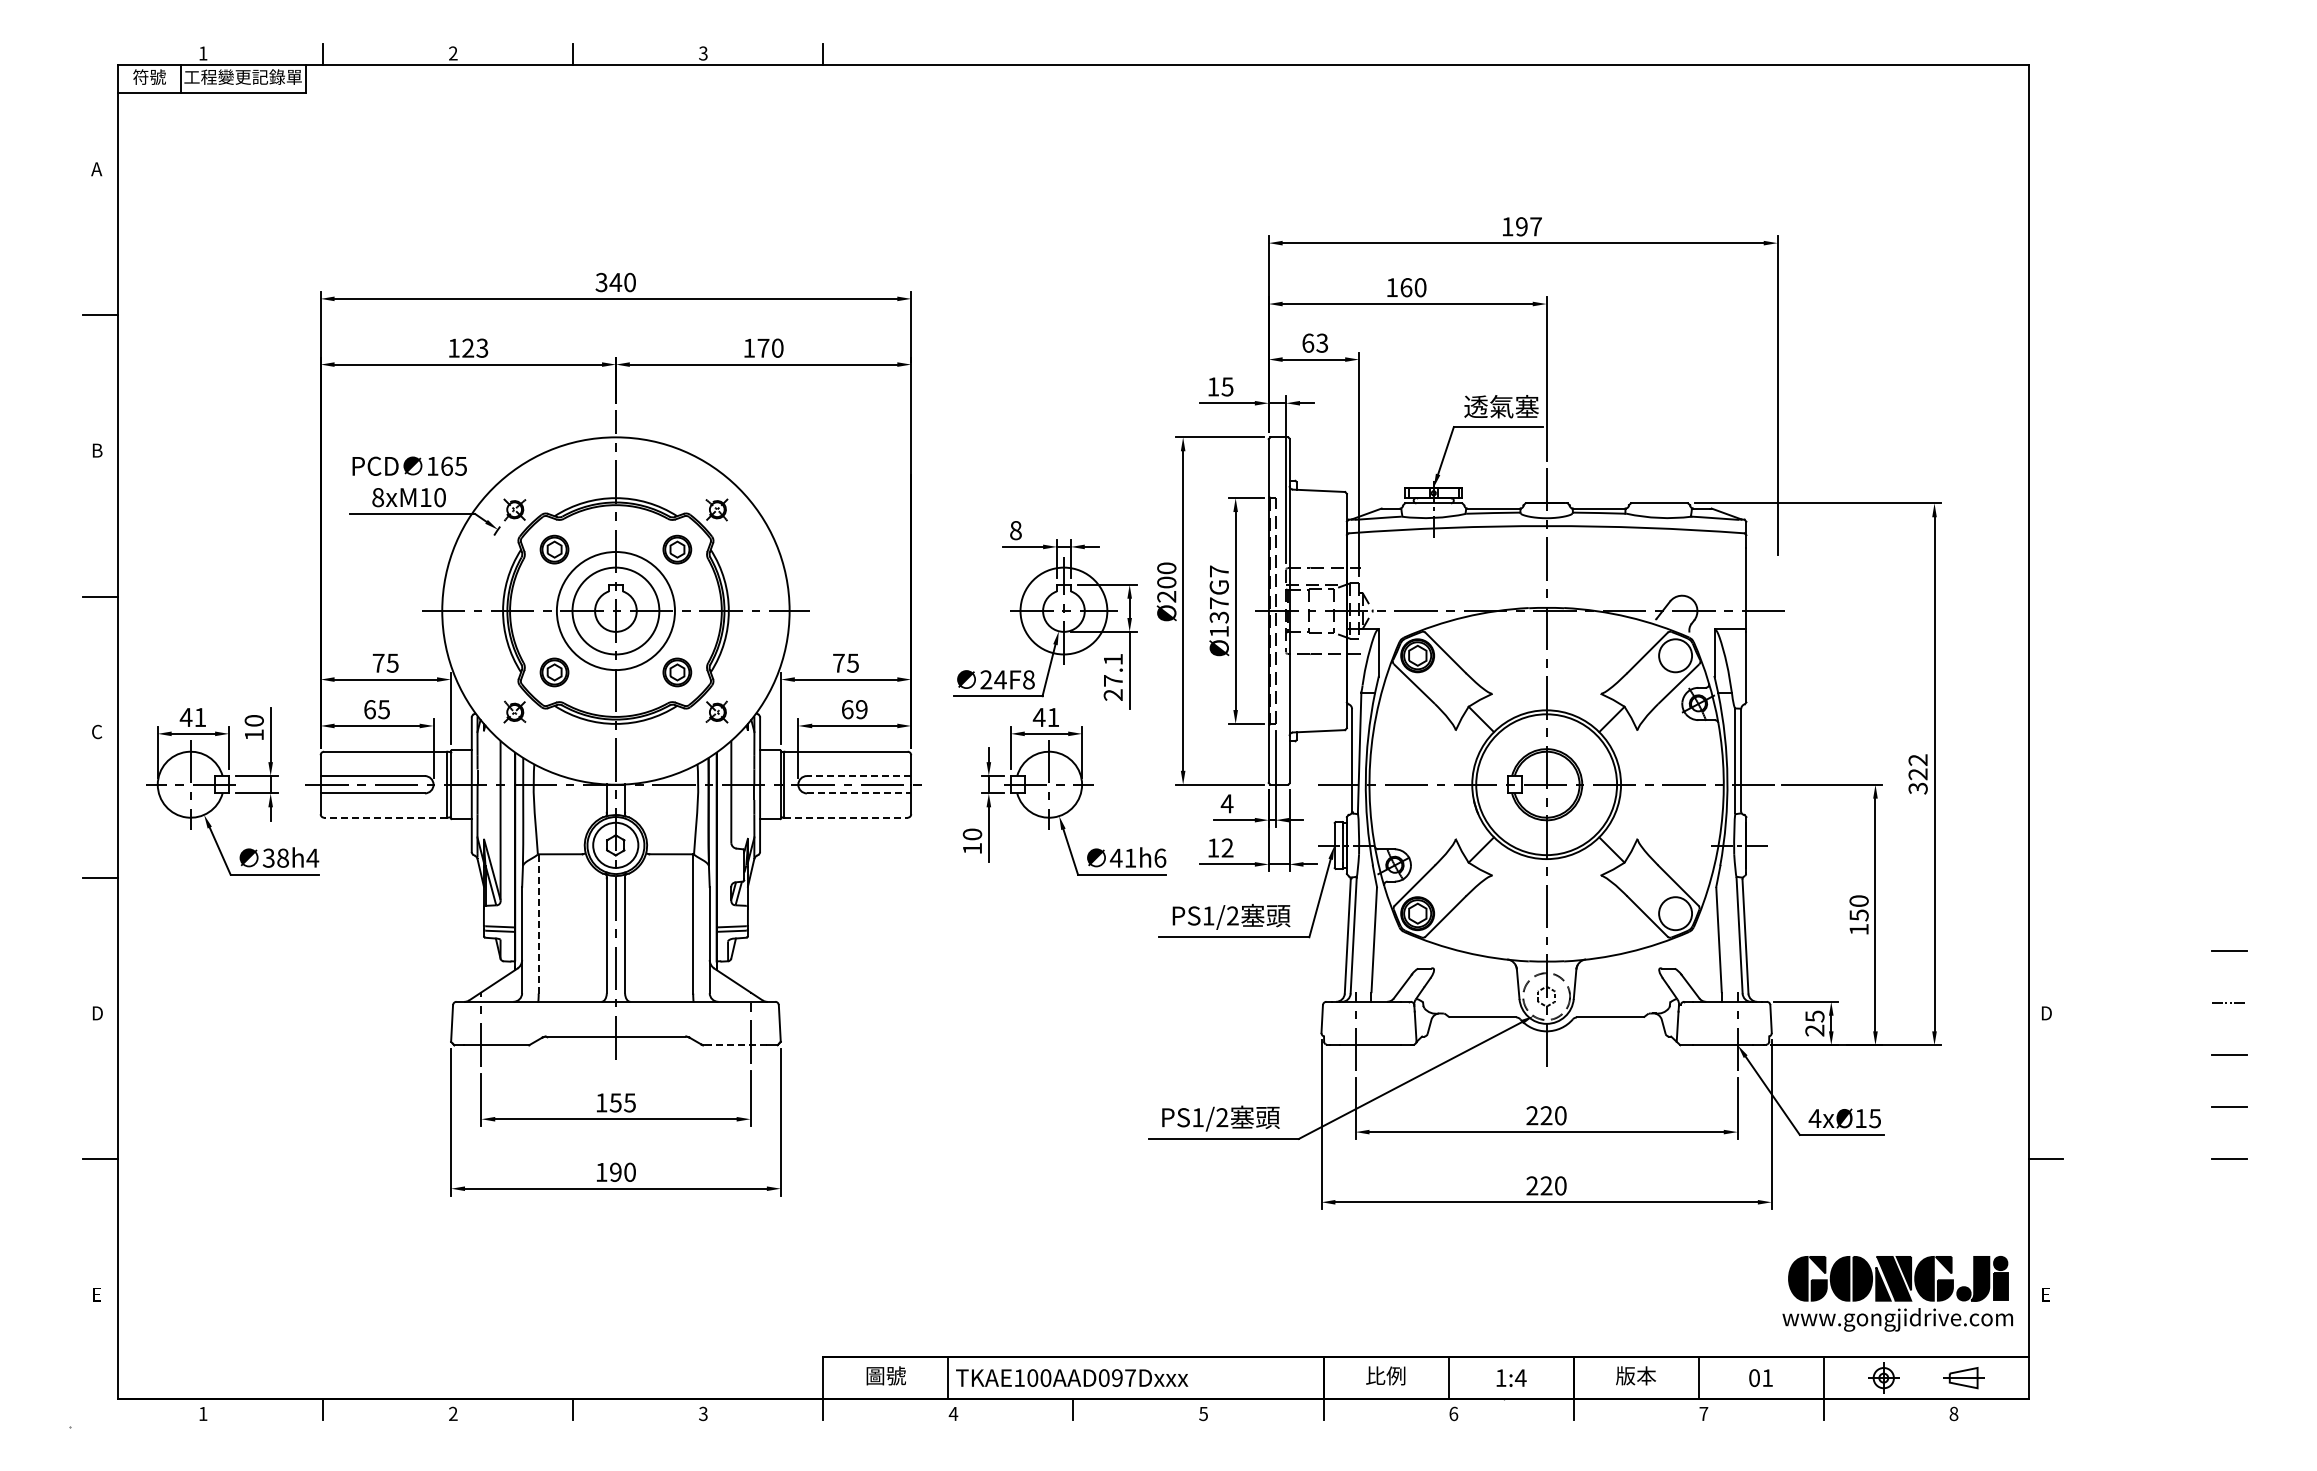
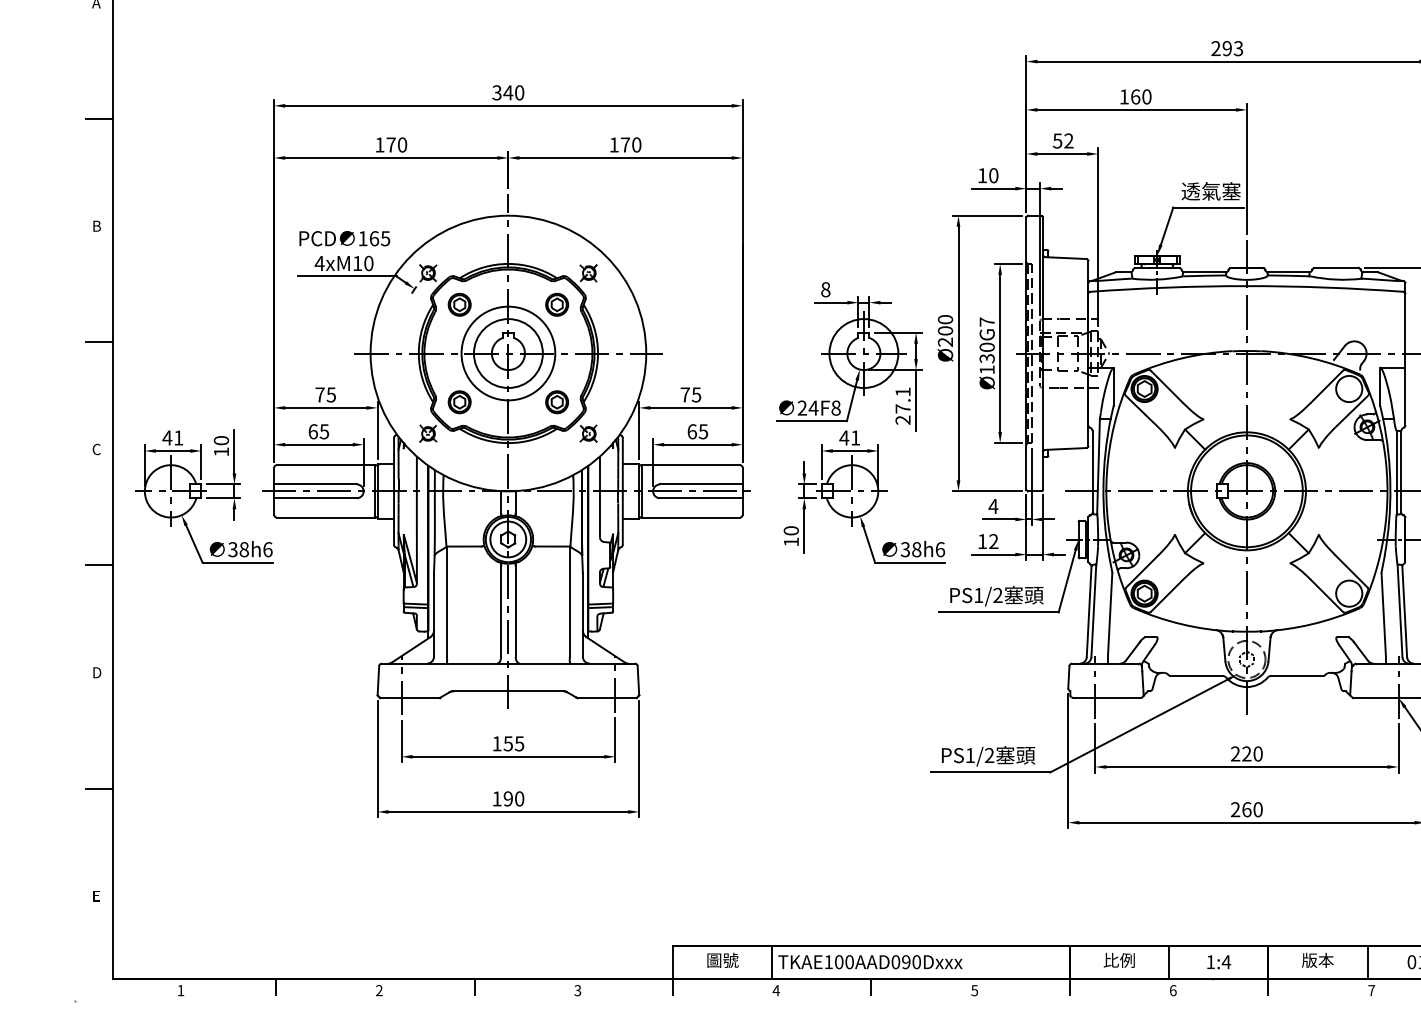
text: (1521, 226) -> (1226, 48), 197 -> 293
text: (1315, 342) -> (1063, 140), 63 -> 52
text: (475, 347) -> (396, 144), 123 -> 170
text: (1227, 386) -> (993, 175), 15 -> 10
text: (377, 497) -> (319, 263), 8xM10 -> 4xM10
text: (1218, 603) -> (986, 347), Ø137G7 -> Ø130G7
text: (861, 709) -> (703, 431), 69 -> 65
line: (858, 776) -> (700, 484), dashed -> solid
line: (859, 793) -> (701, 498), dashed -> solid
line: (385, 817) -> (325, 517), dashed -> solid
line: (846, 817) -> (691, 517), dashed -> solid
text: (312, 857) -> (267, 549), 38h4 -> 38h6
text: (1122, 857) -> (910, 549), 41h6 -> 38h6
line: (538, 923) -> (446, 601), dashed -> solid
line: (735, 1045) -> (603, 698), dashed -> solid
text: (1546, 1185) -> (1246, 809), 220 -> 260
text: (1130, 1377) -> (916, 961), TKAE100AAD097Dxxx -> TKAE100AAD090Dxxx

